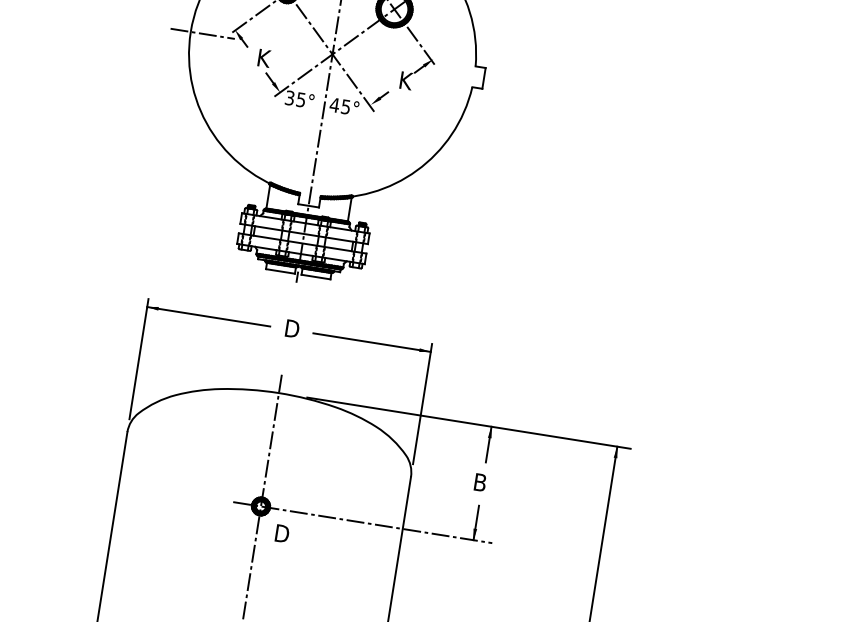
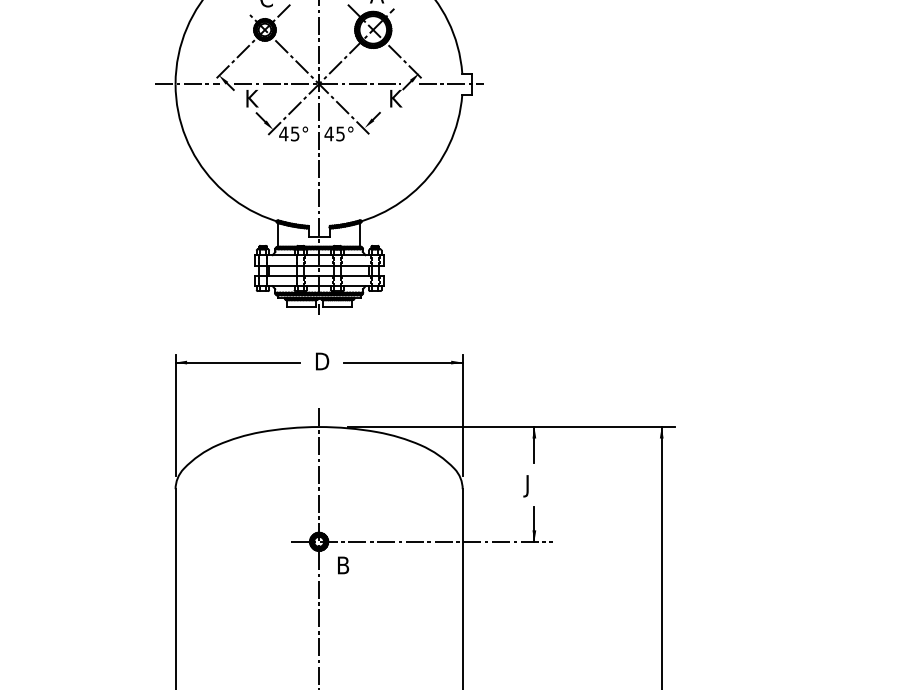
line: (330, 54) -> (317, 84), added
line: (463, 75) -> (451, 84), added
text: (289, 97) -> (283, 133), 35° -> 45°
text: (478, 484) -> (530, 486), B -> J
text: (283, 533) -> (345, 565), D -> B

